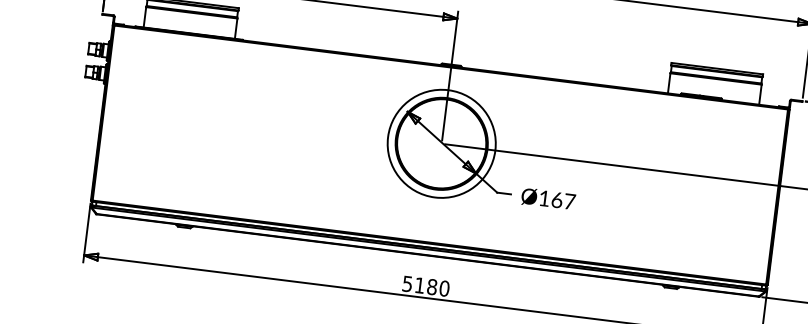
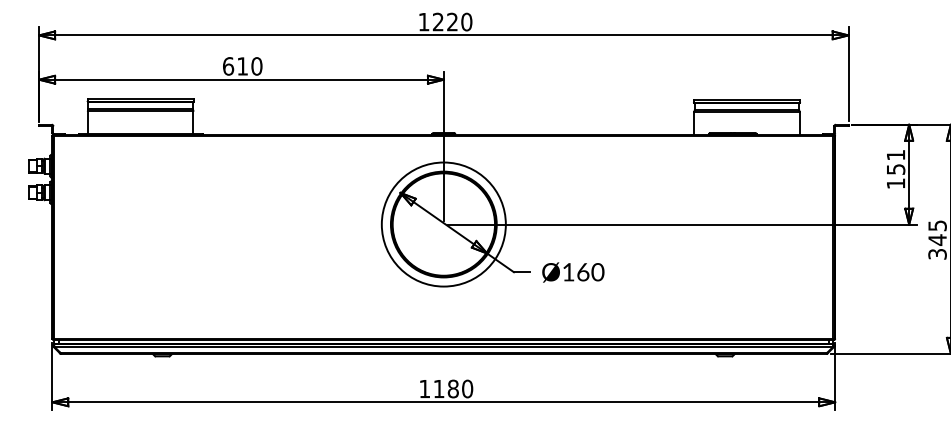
text: (569, 201) -> (597, 272), Ø167 -> Ø160
text: (407, 284) -> (424, 389), 5180 -> 1180

